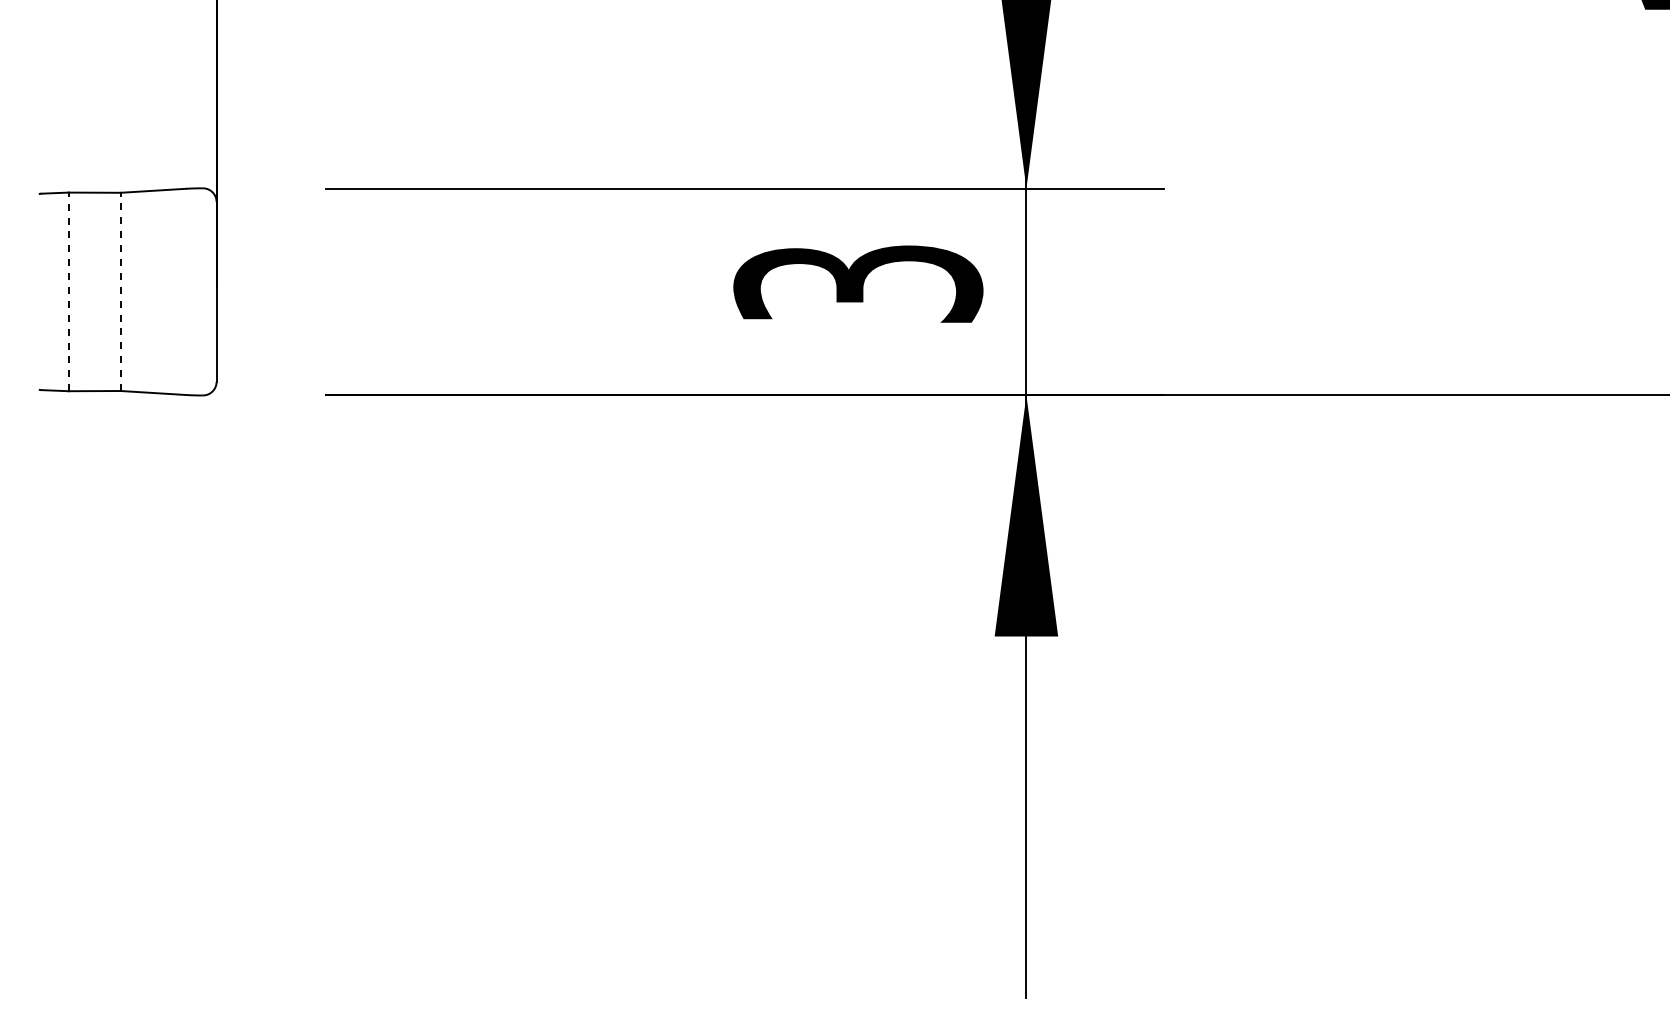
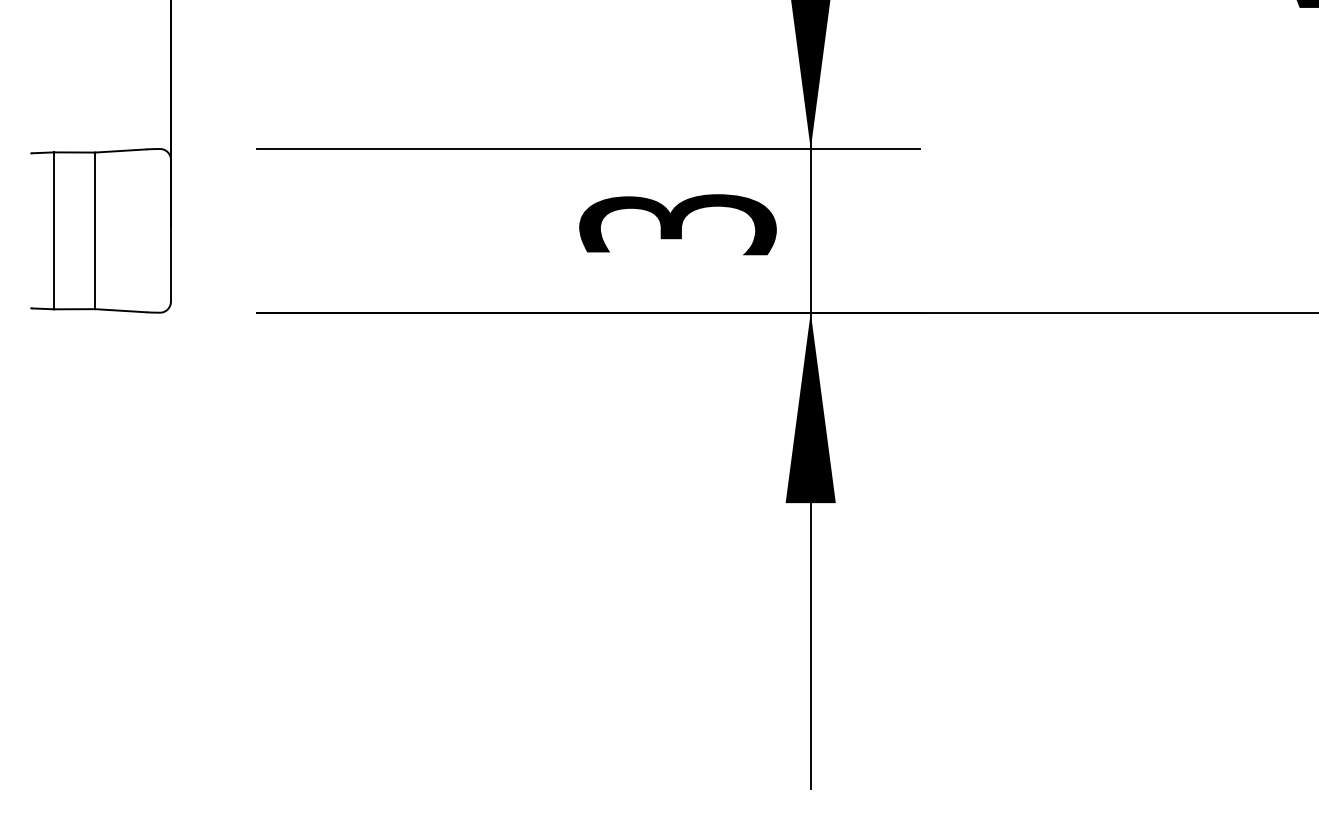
line: (68, 291) -> (53, 230), dashed -> solid
line: (120, 291) -> (94, 230), dashed -> solid

